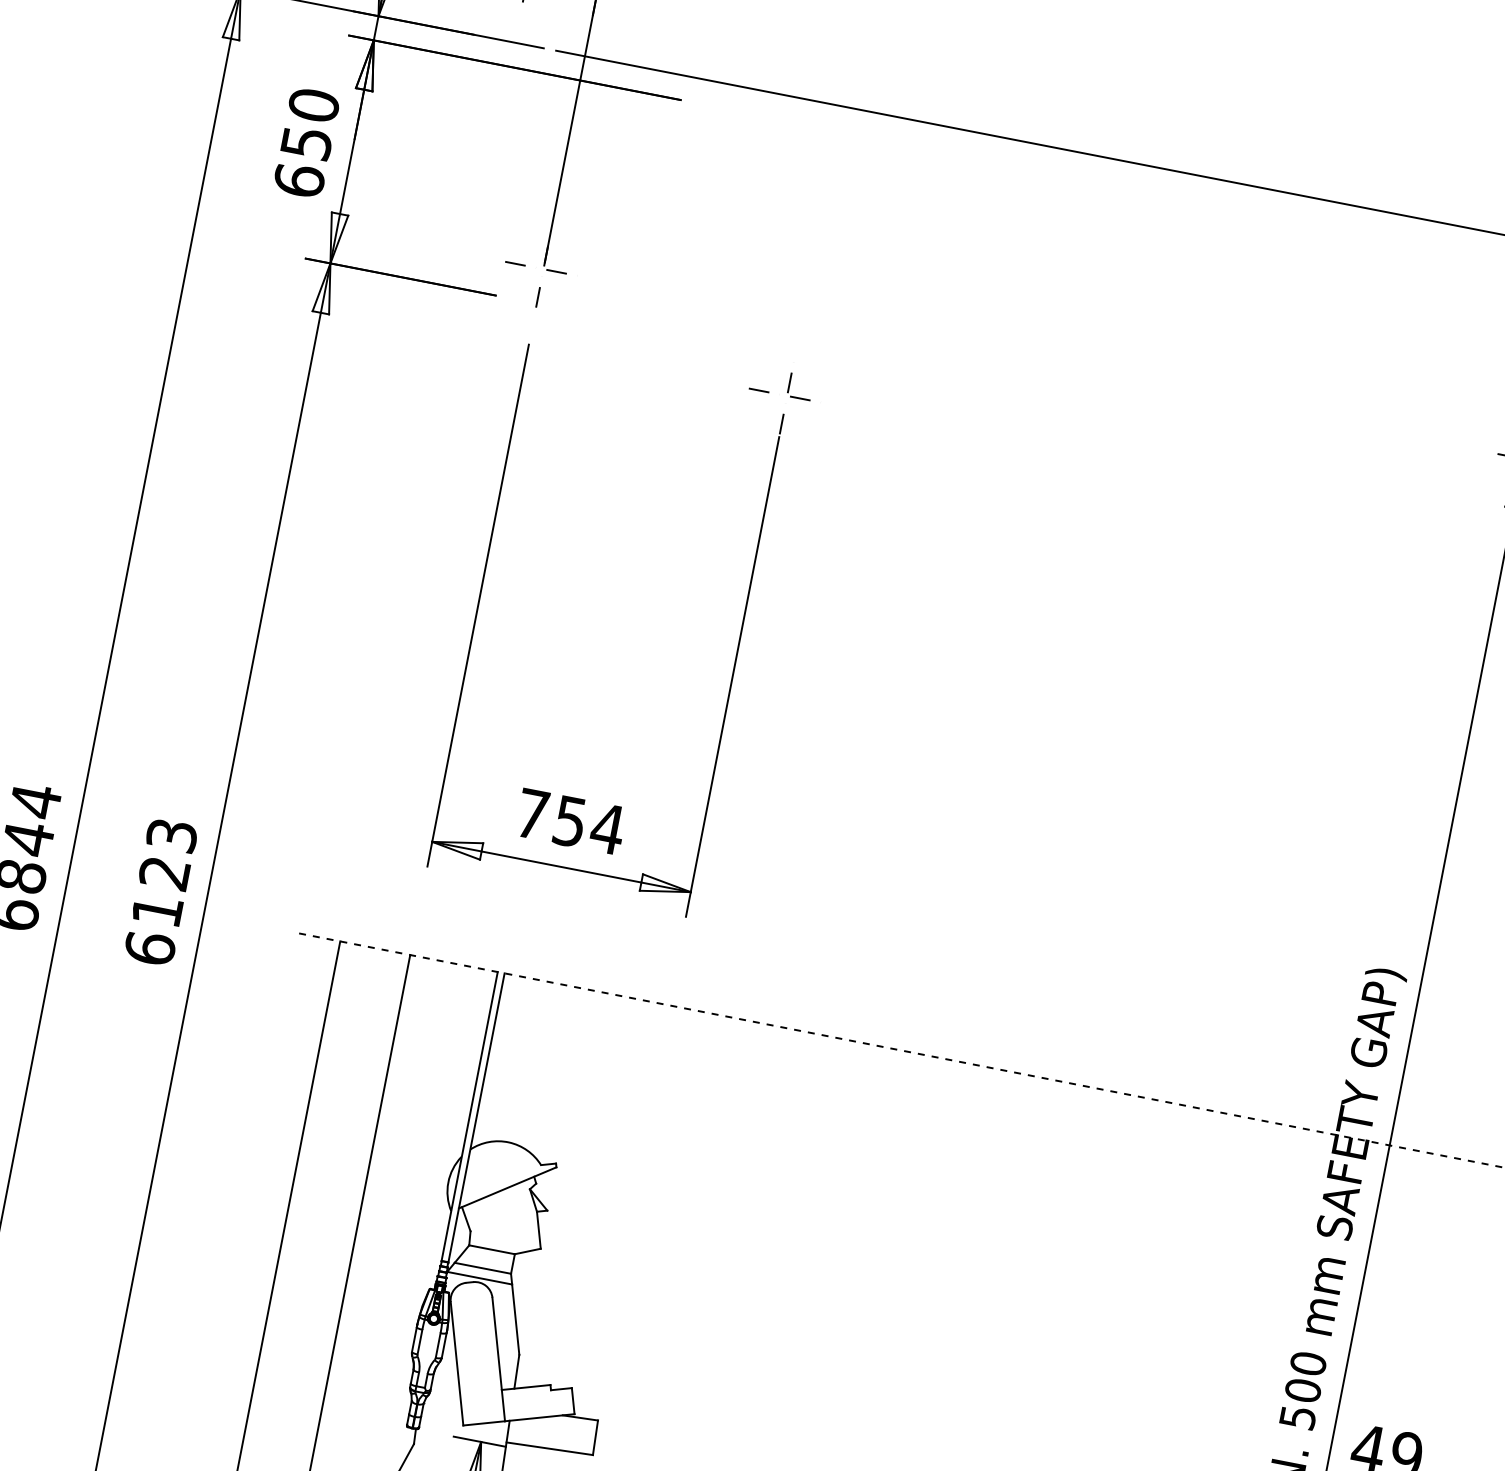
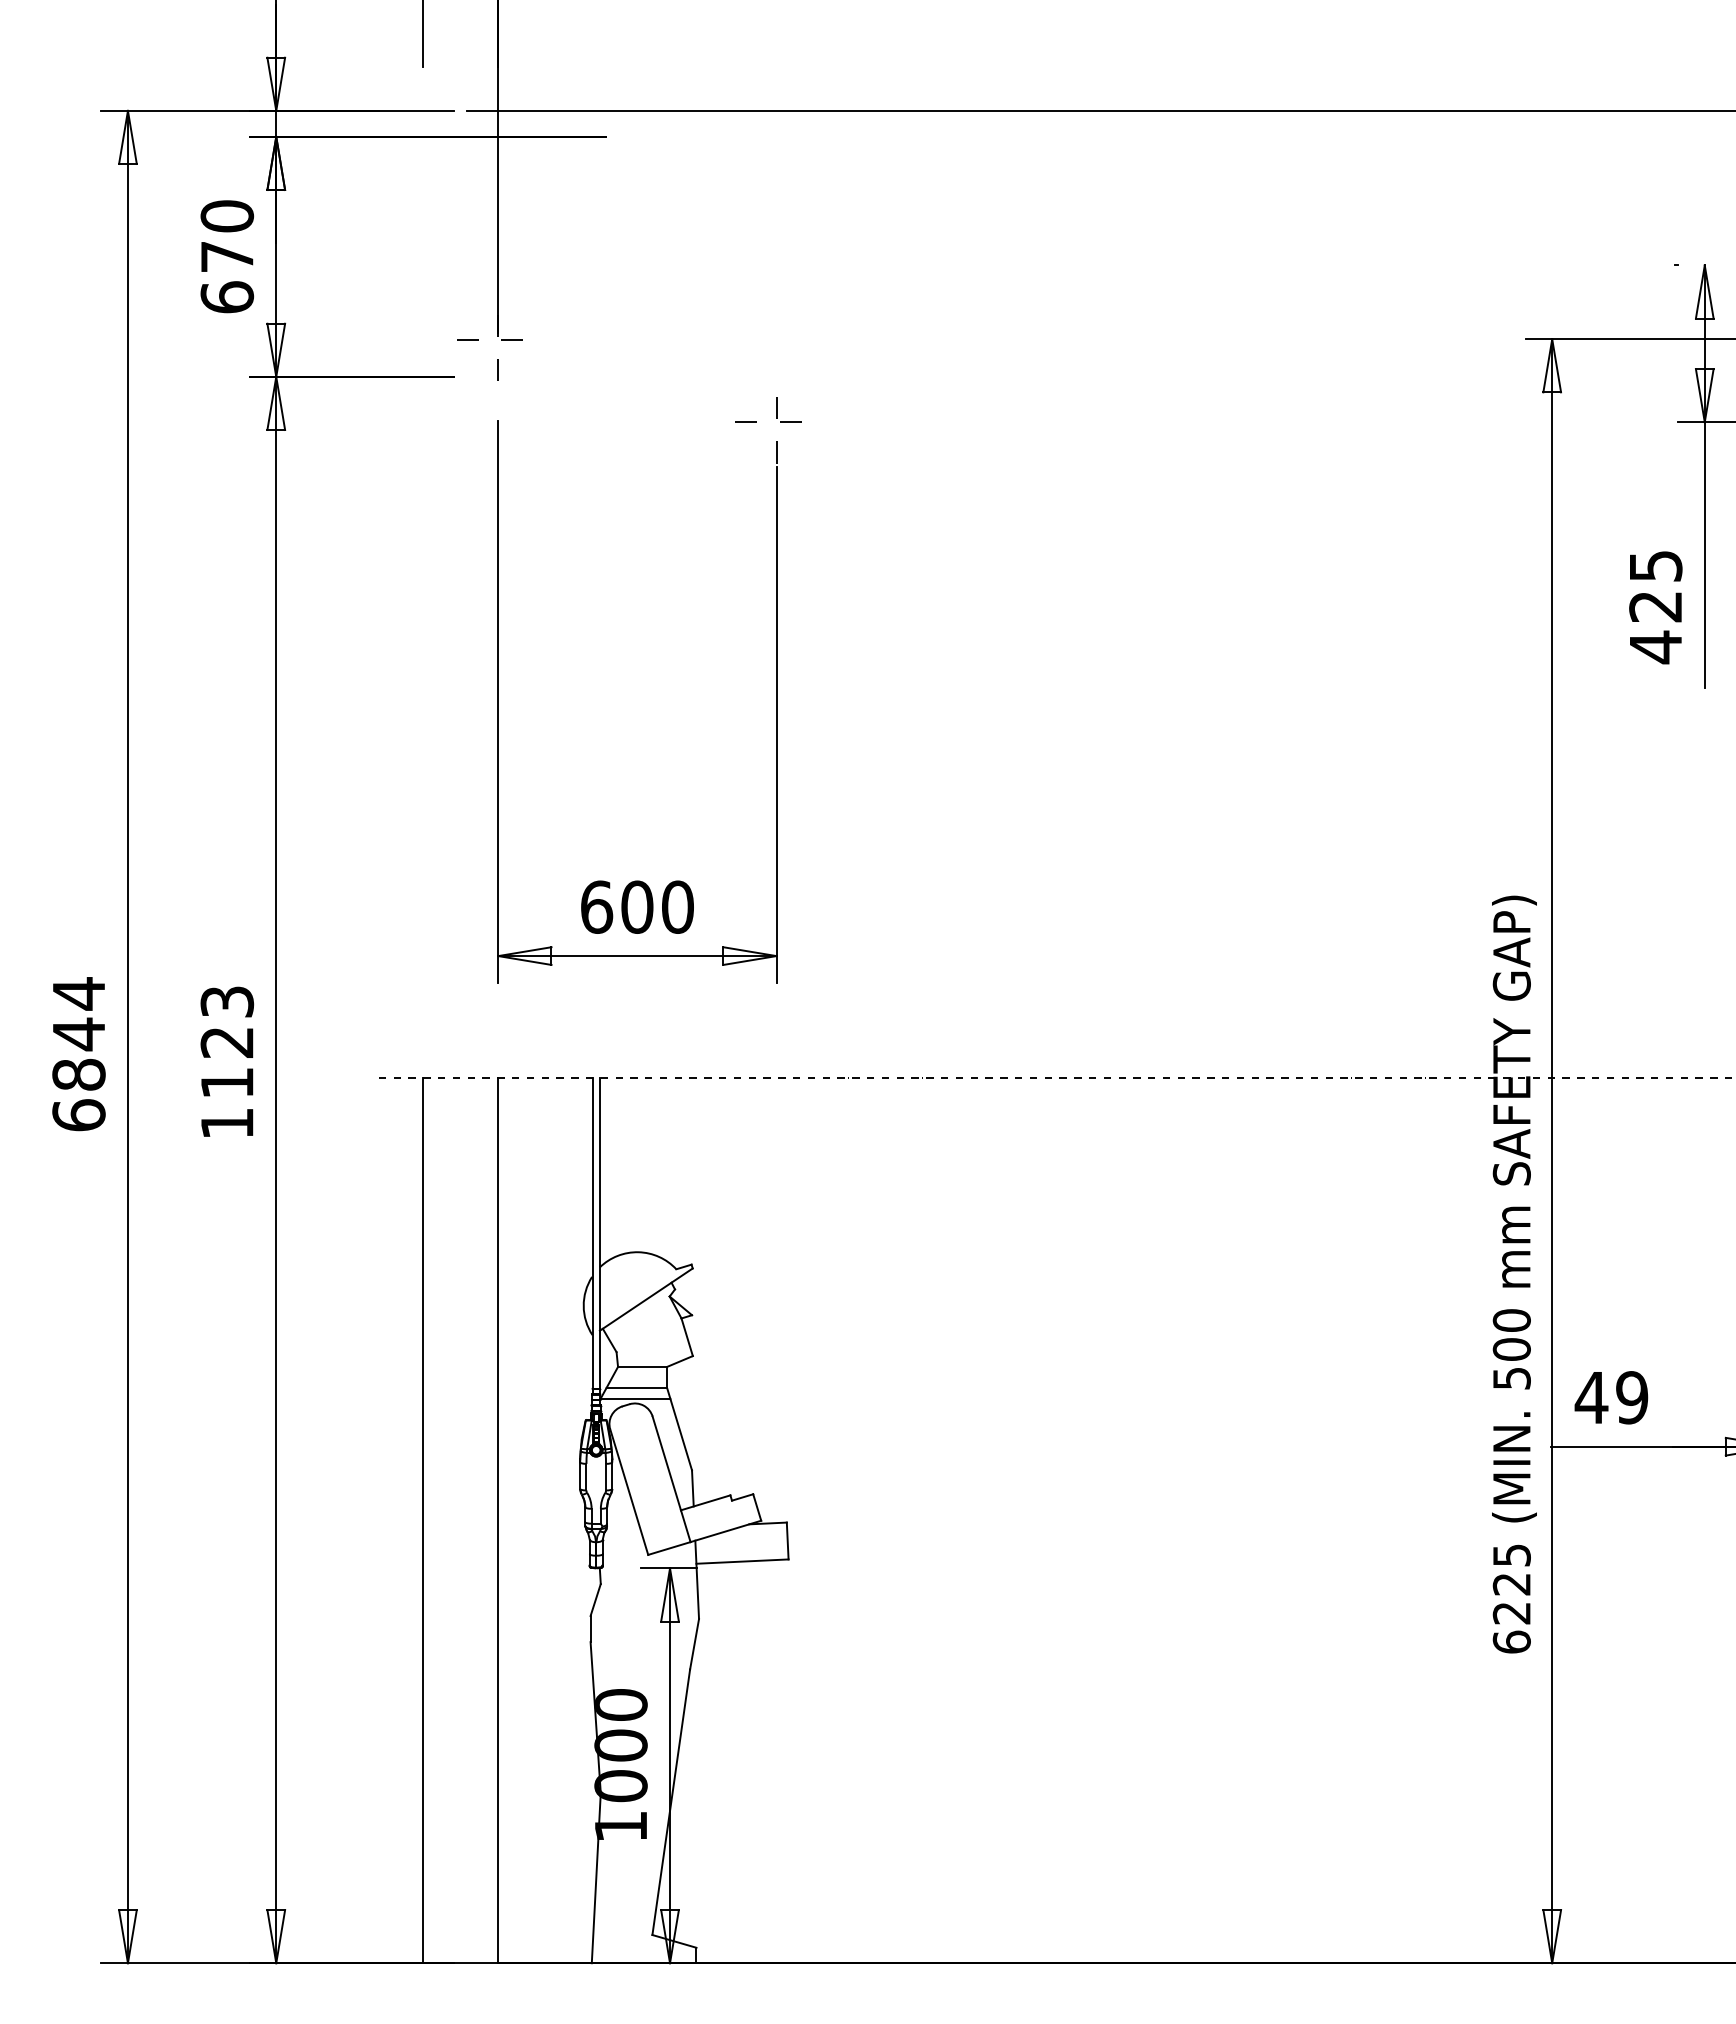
text: (306, 143) -> (227, 257), 650 -> 670
text: (570, 820) -> (637, 906), 754 -> 600
text: (150, 948) -> (227, 1123), 6123 -> 1123

